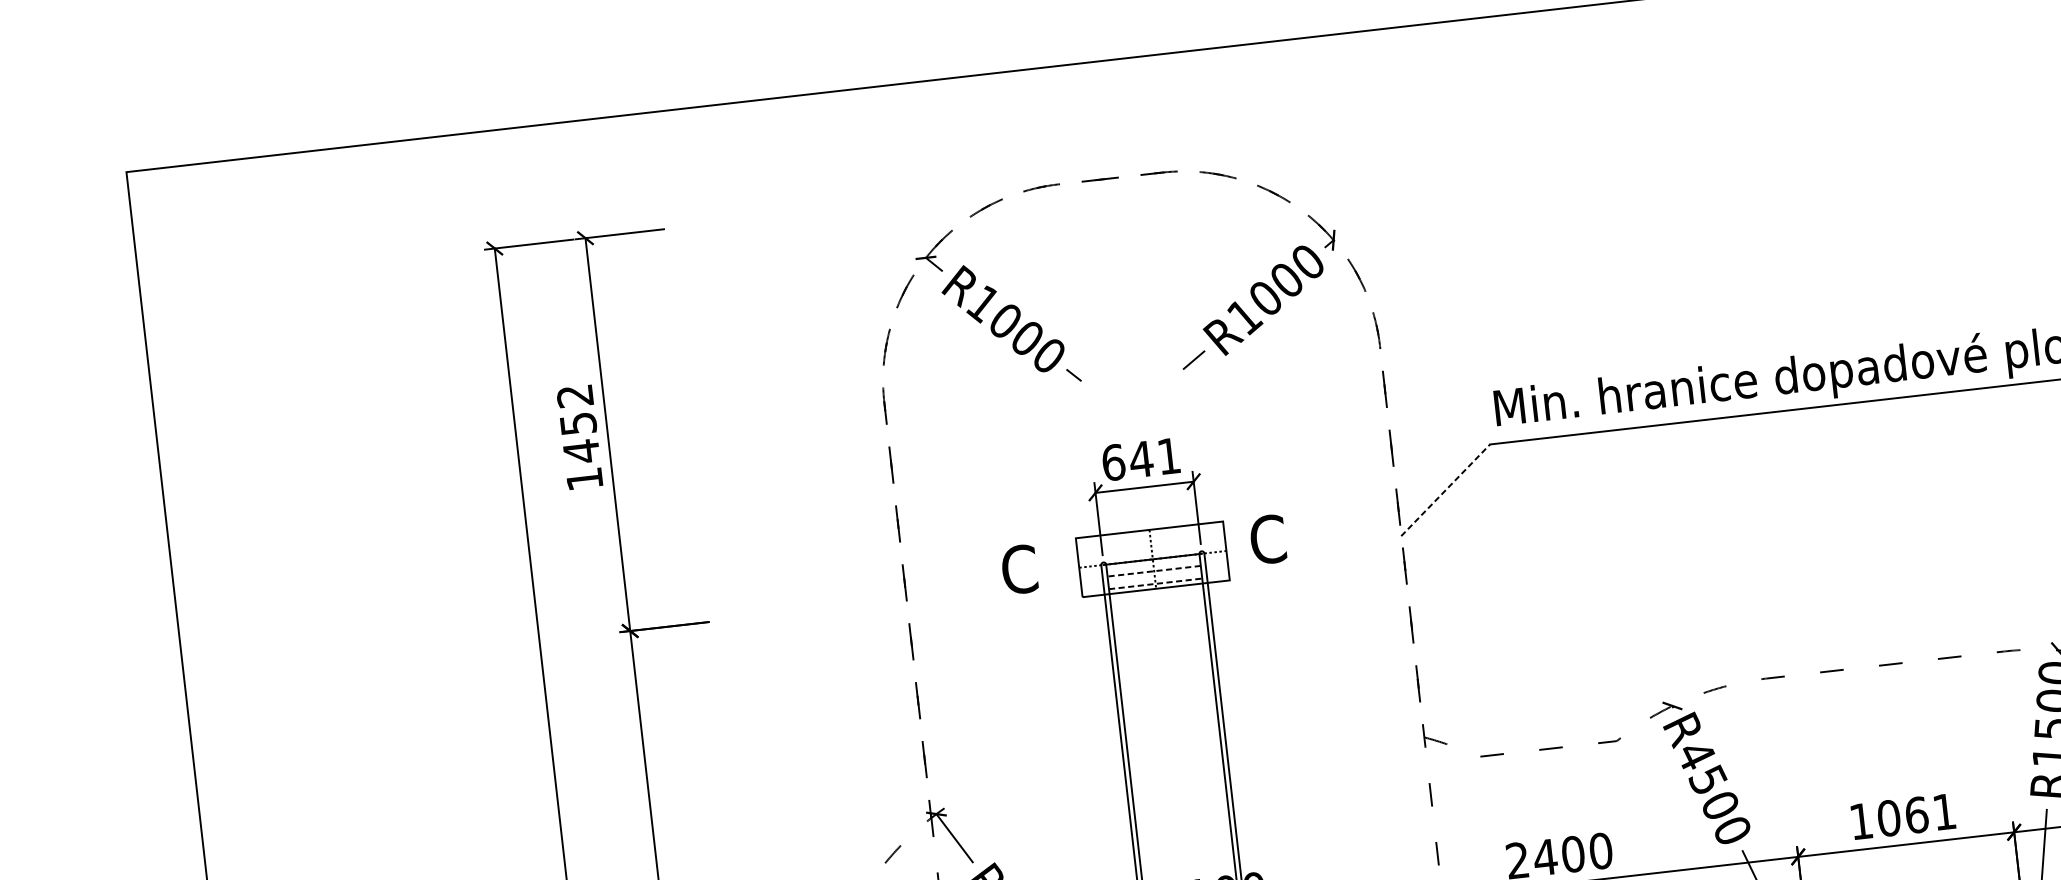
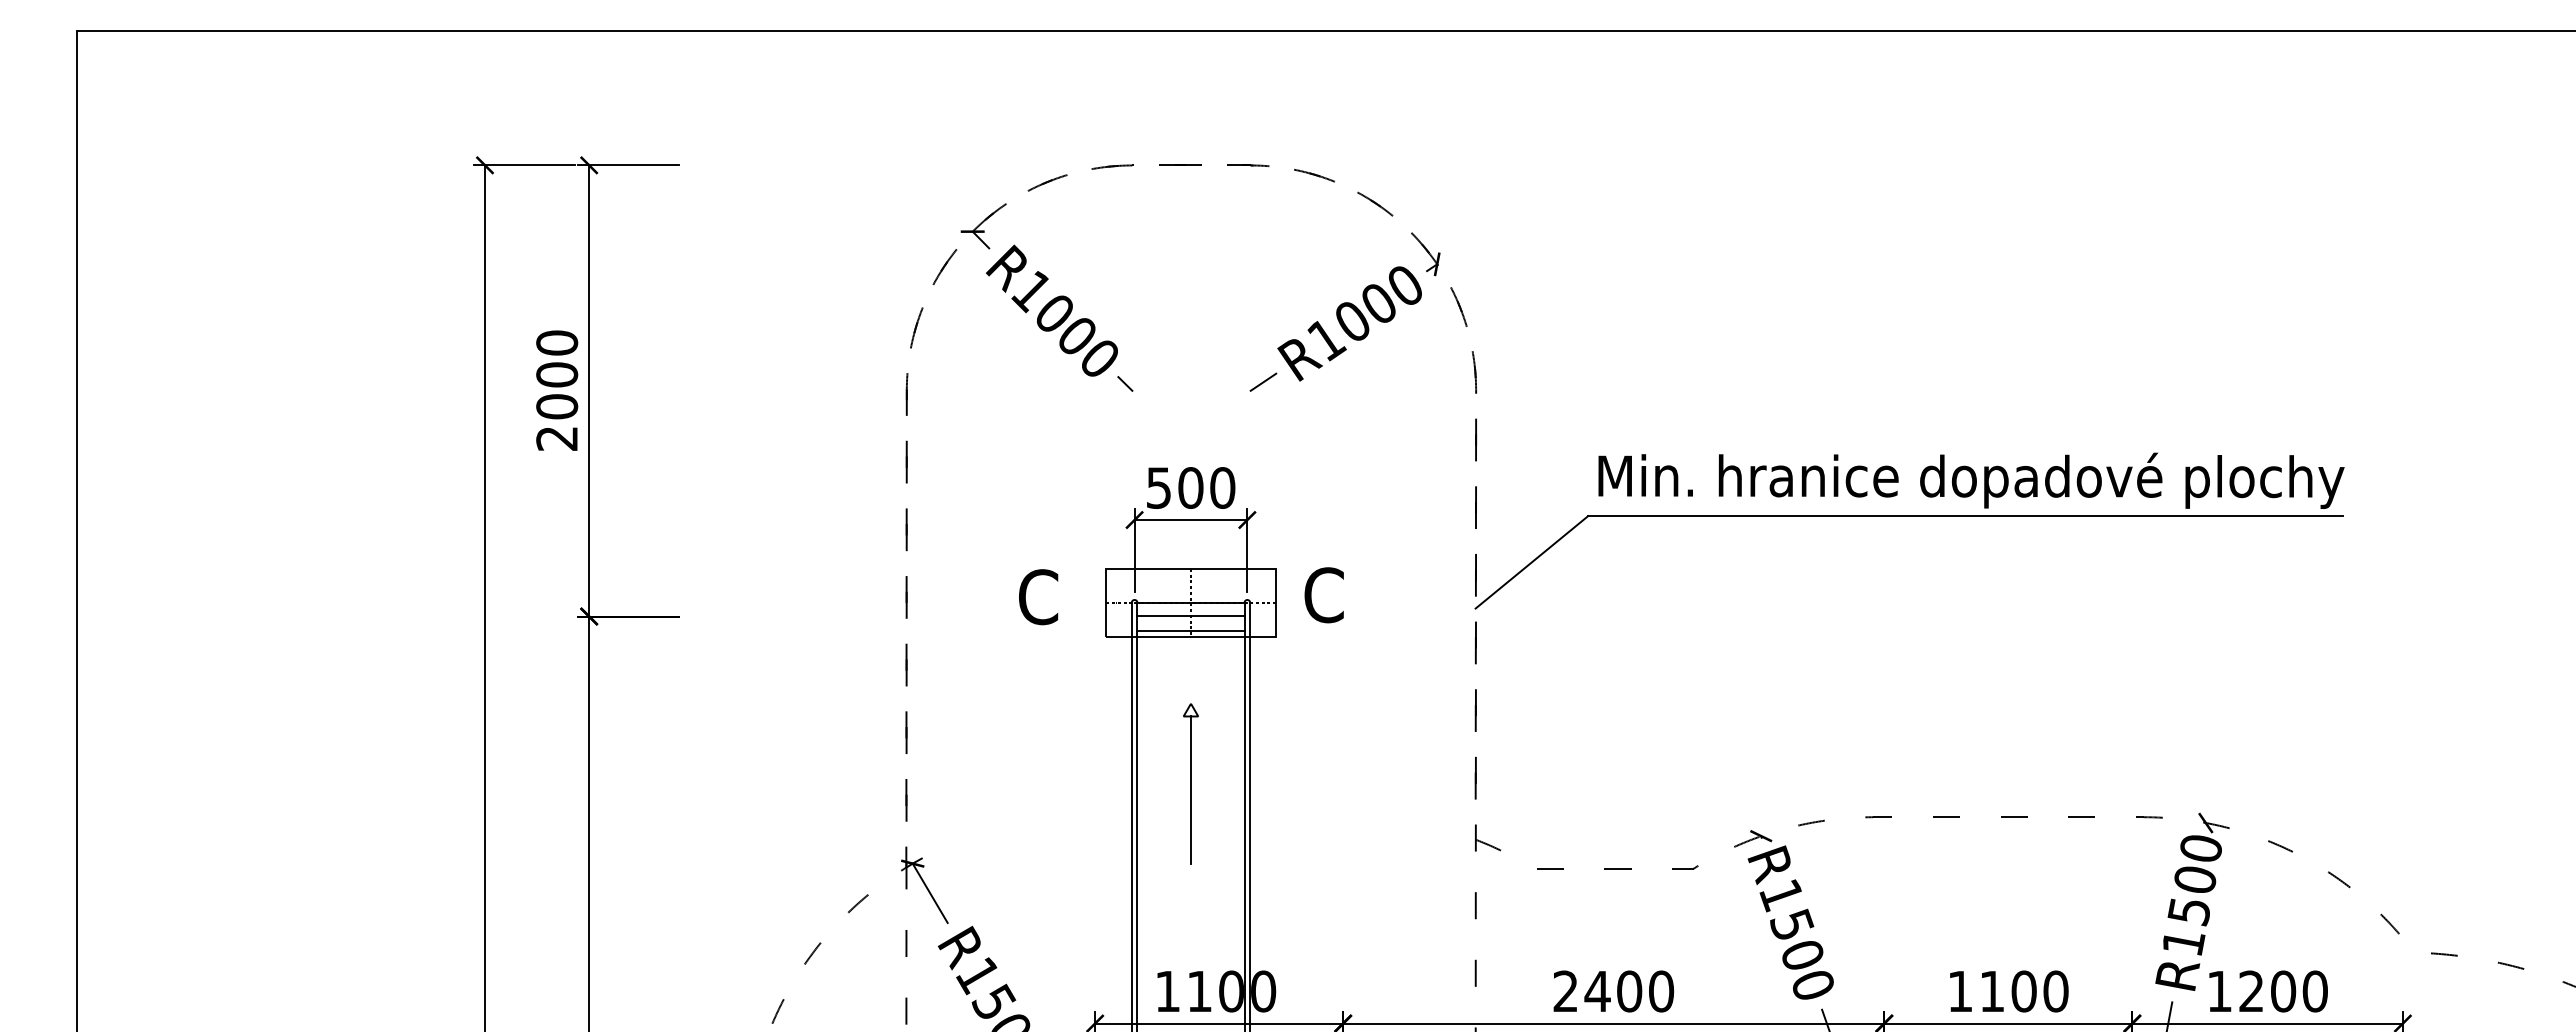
text: (580, 437) -> (557, 390), 1452 -> 2000
text: (1140, 459) -> (1190, 487), 641 -> 500
line: (1445, 490) -> (1531, 562), dashed -> solid
line: (1153, 571) -> (1190, 616), dashed -> solid
line: (1155, 583) -> (1190, 630), dashed -> solid
part: (1170, 716) -> (1190, 783), added
text: (1696, 755) -> (1781, 895), R4500 -> R1500
text: (1916, 815) -> (2023, 991), 1061 -> 1100

